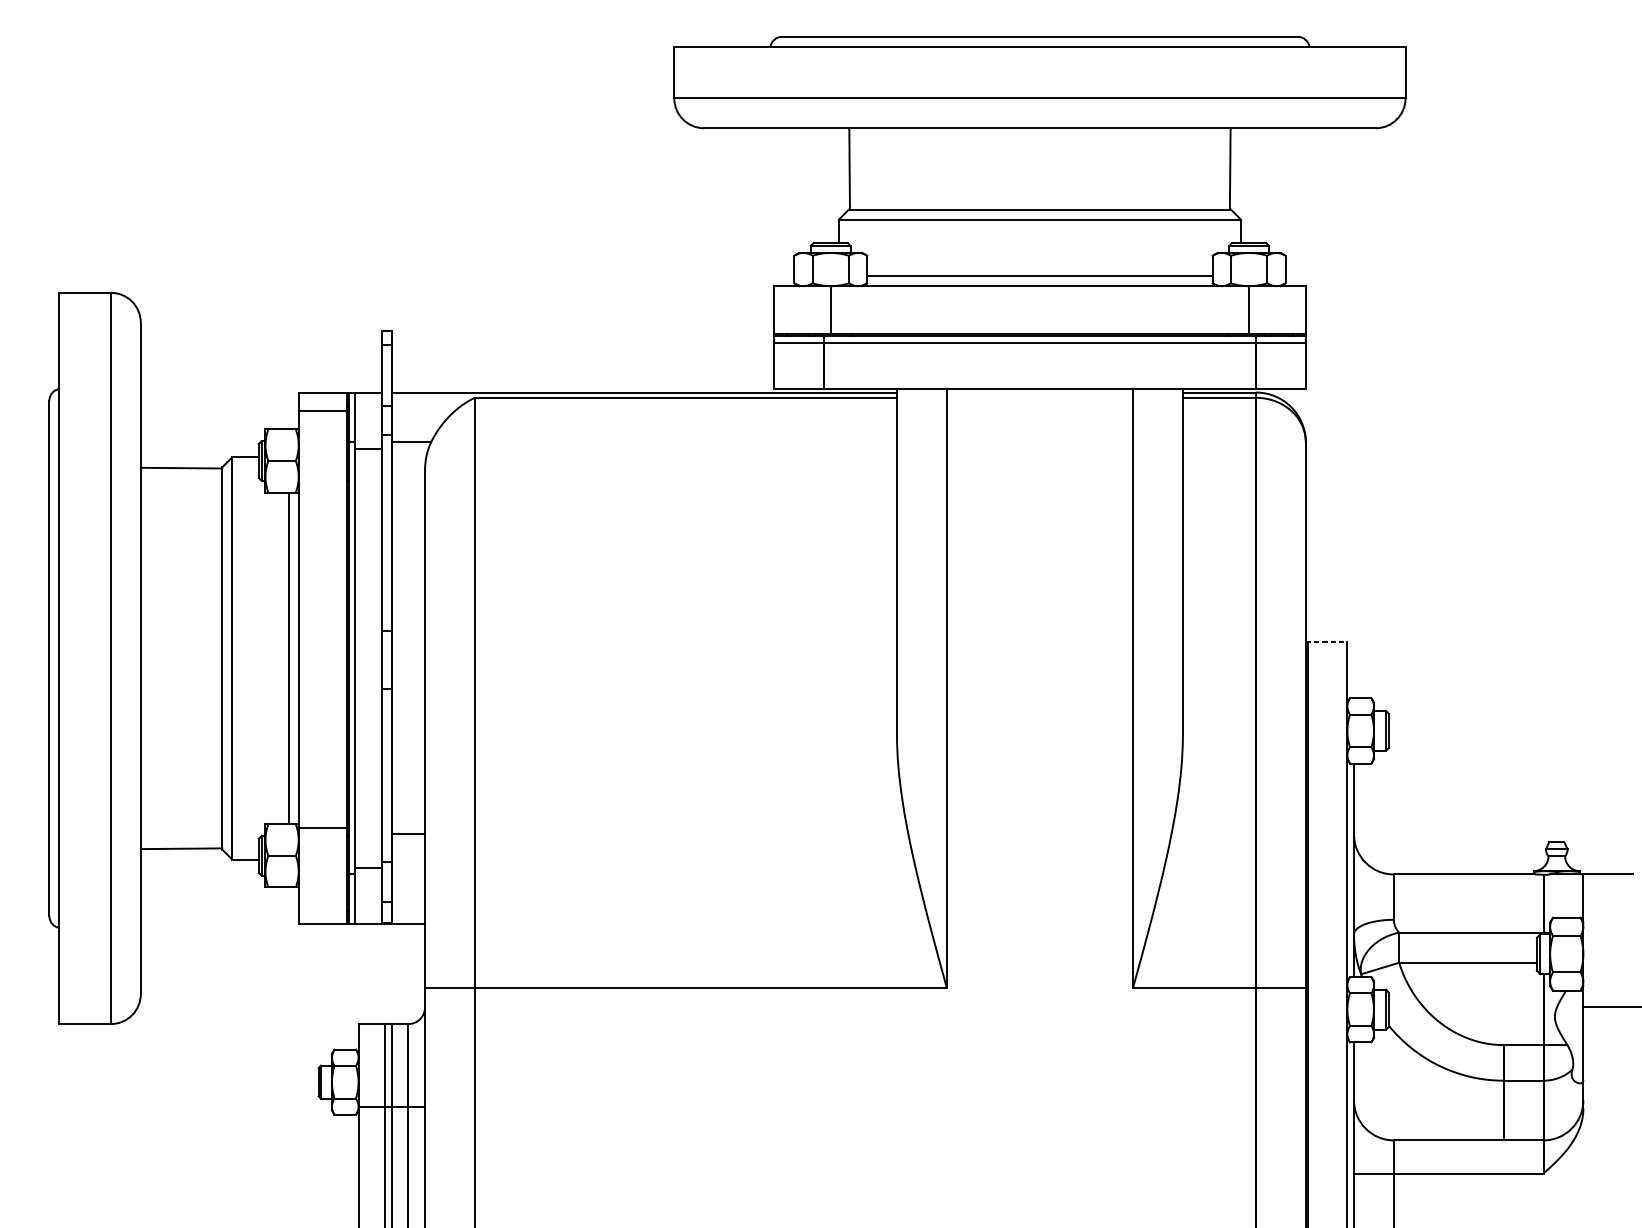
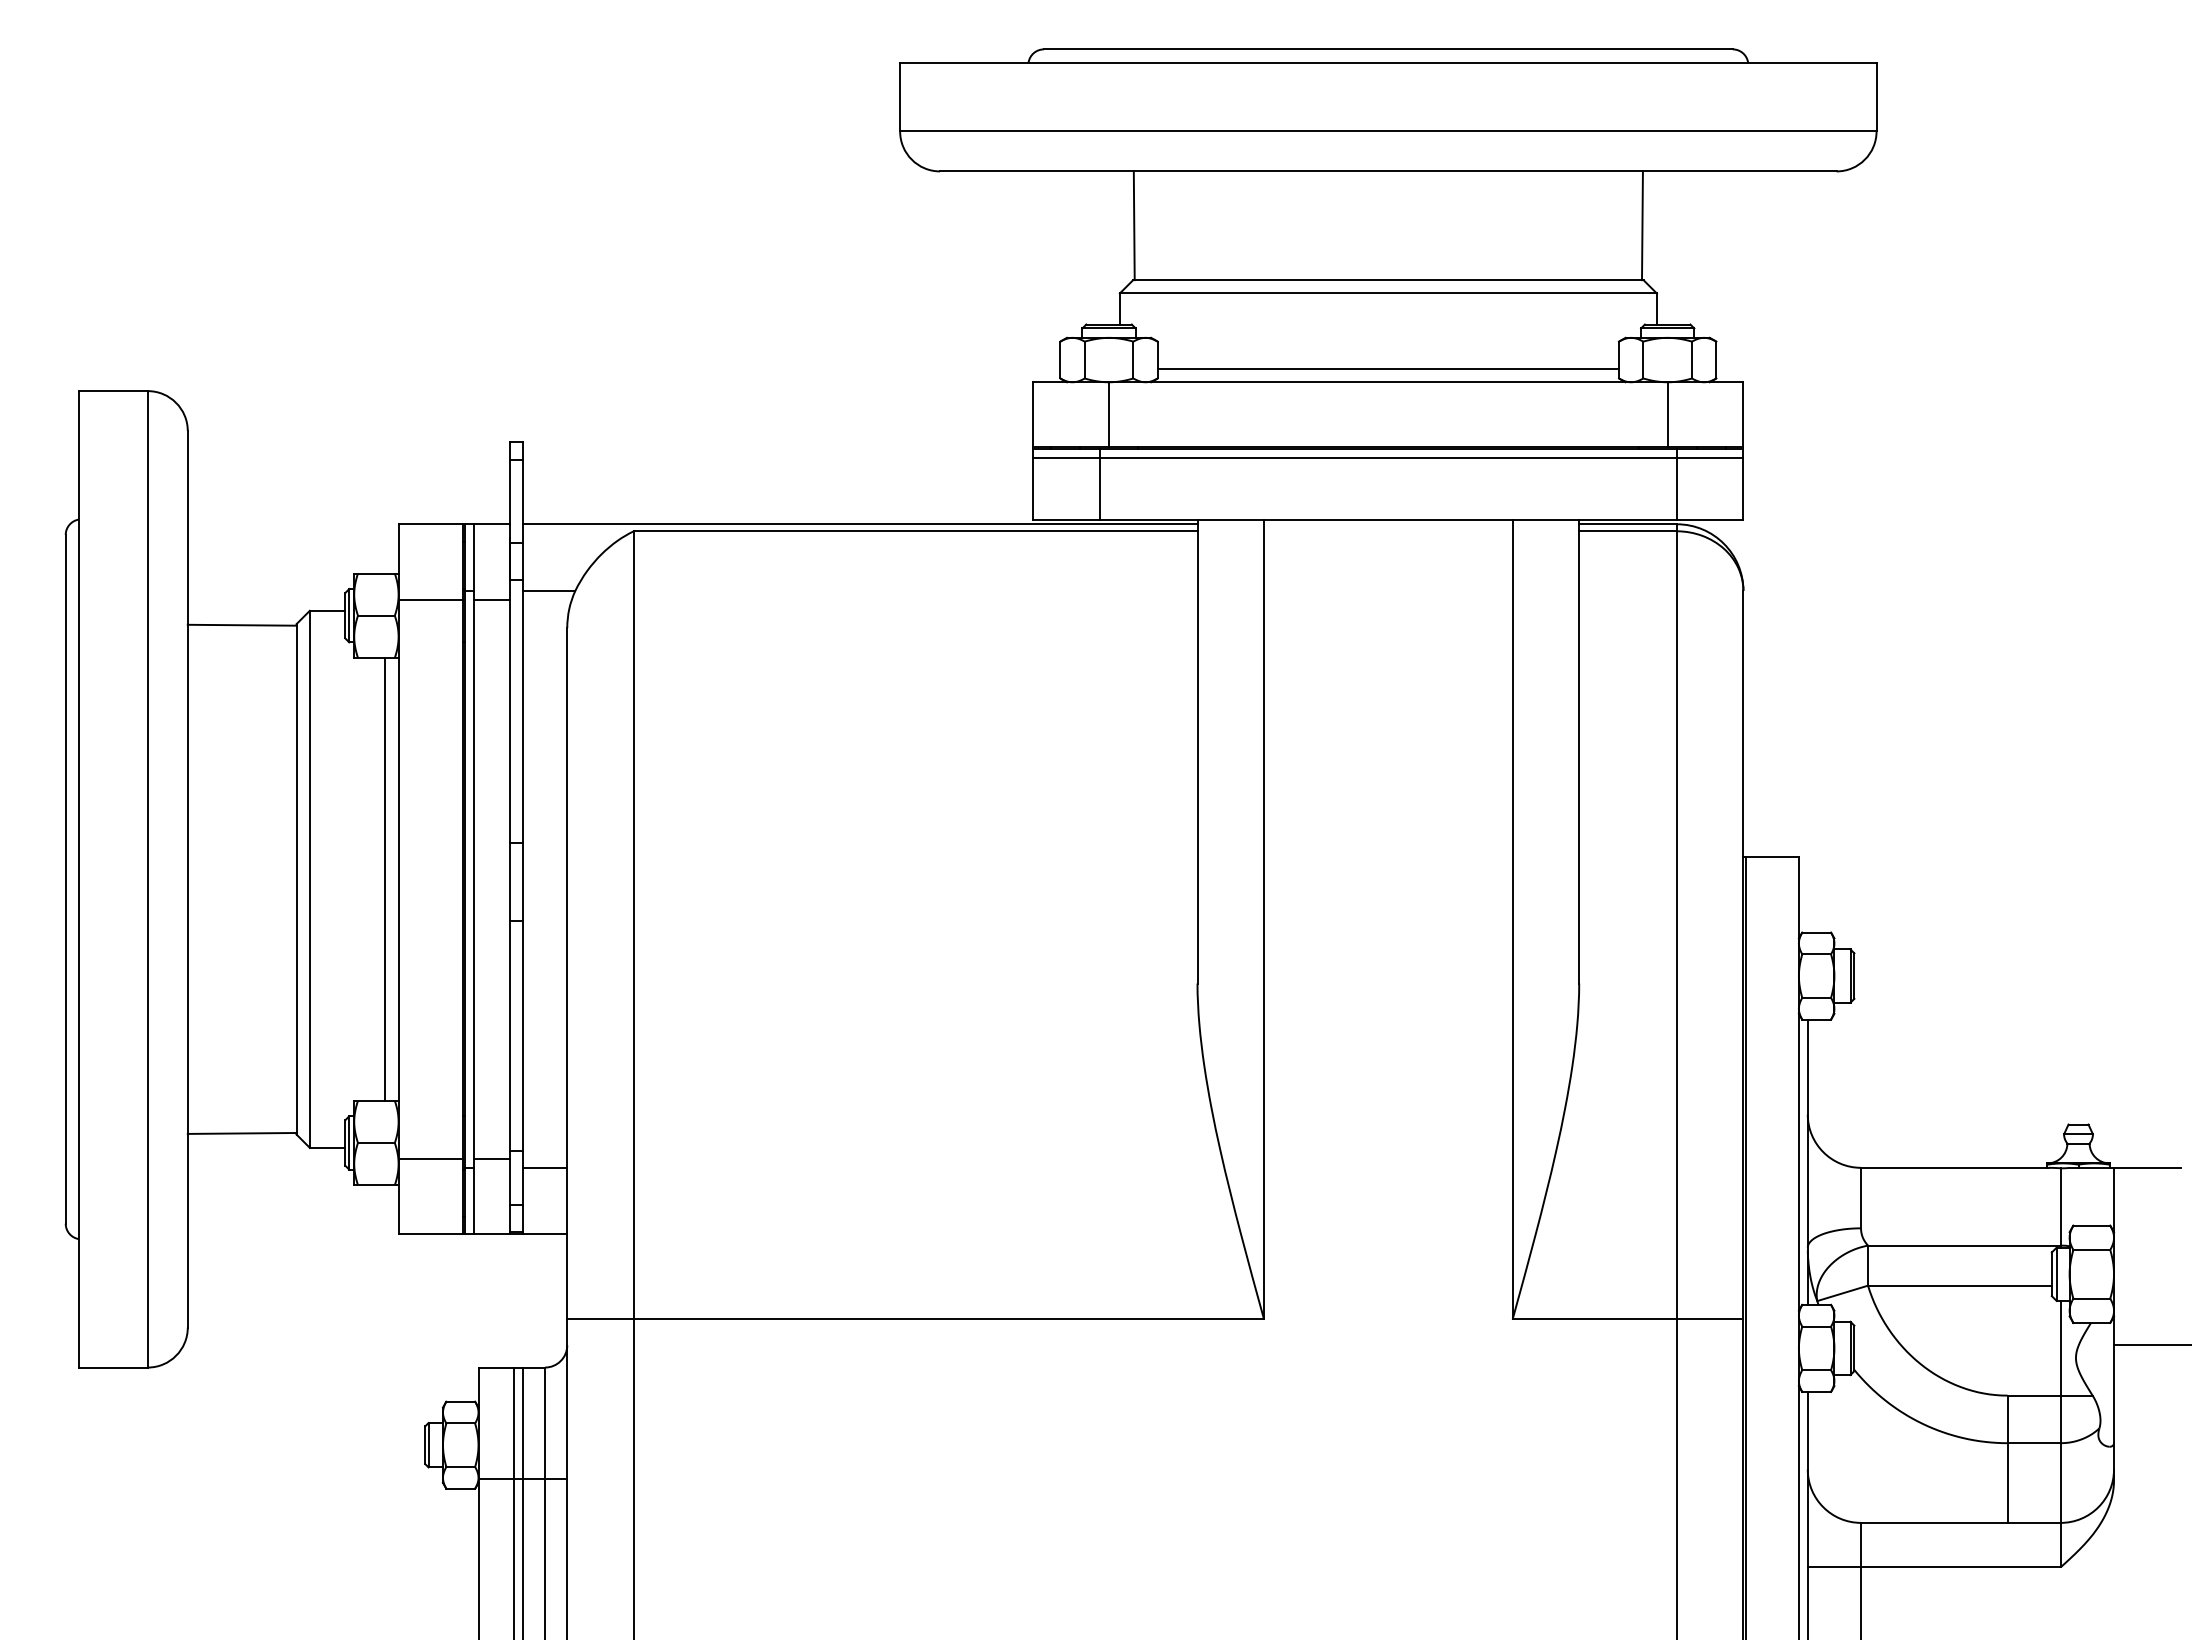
line: (322, 410) -> (430, 599), moved
line: (1326, 642) -> (1771, 857), dashed -> solid
line: (322, 827) -> (430, 1158), moved
line: (407, 833) -> (544, 1167), moved

